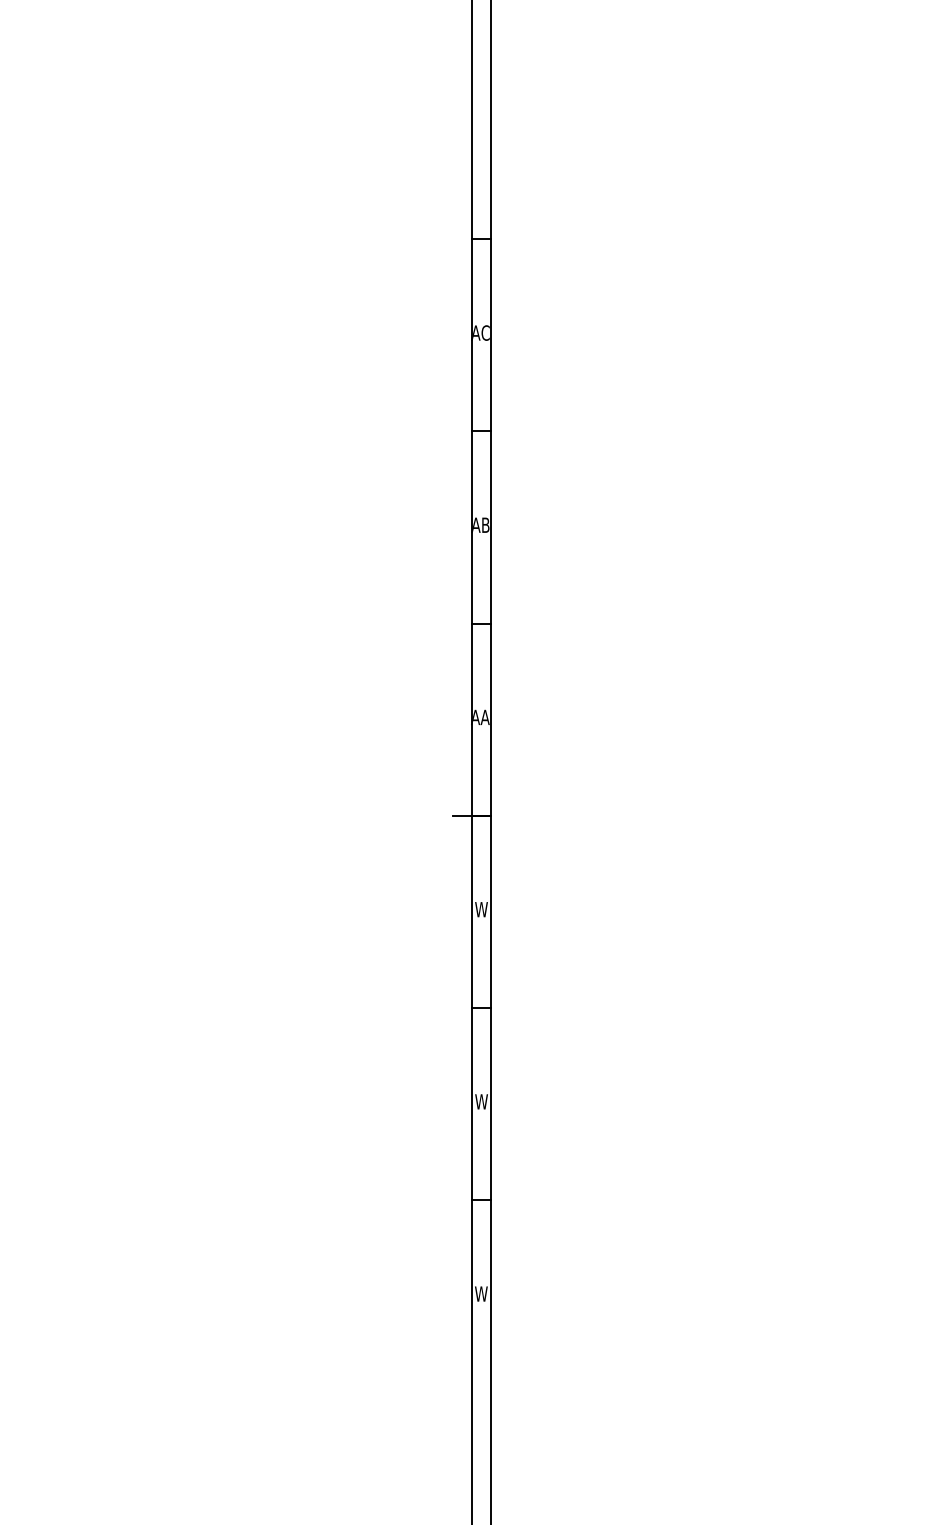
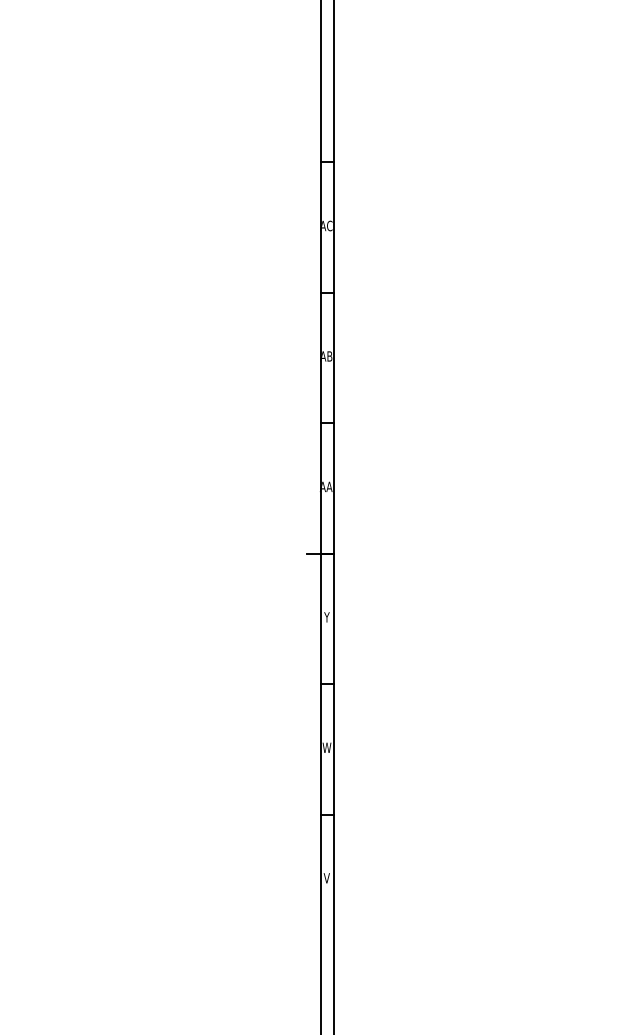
text: (480, 909) -> (326, 617), W -> Y
text: (480, 1294) -> (326, 878), W -> V

